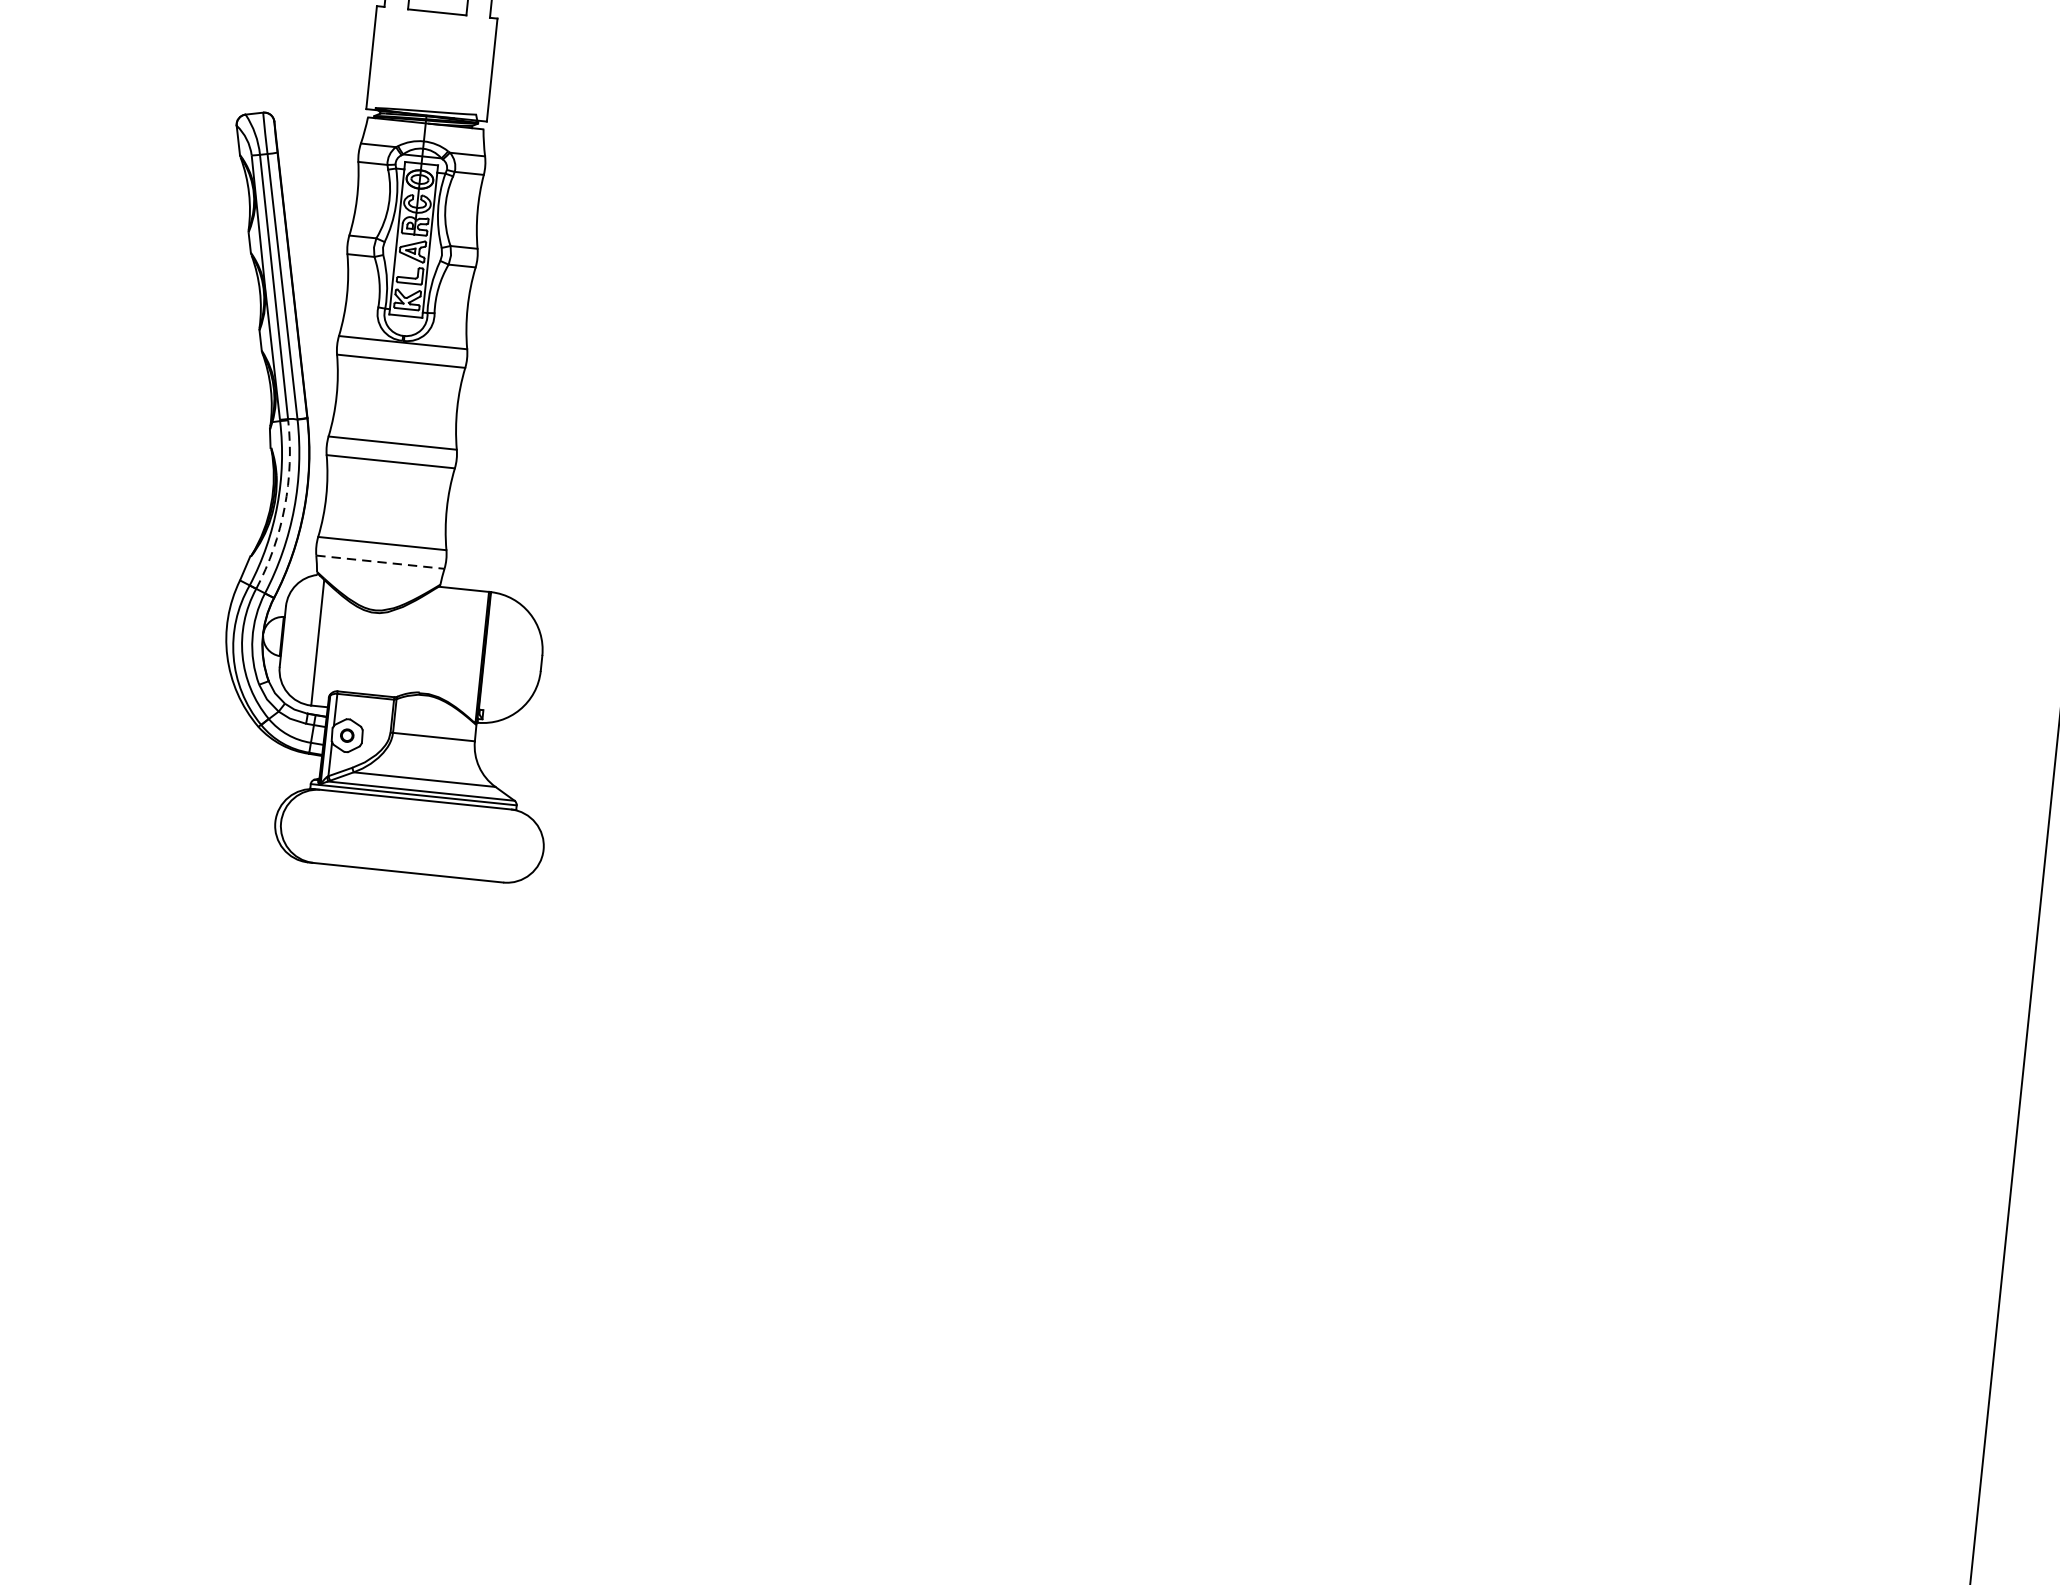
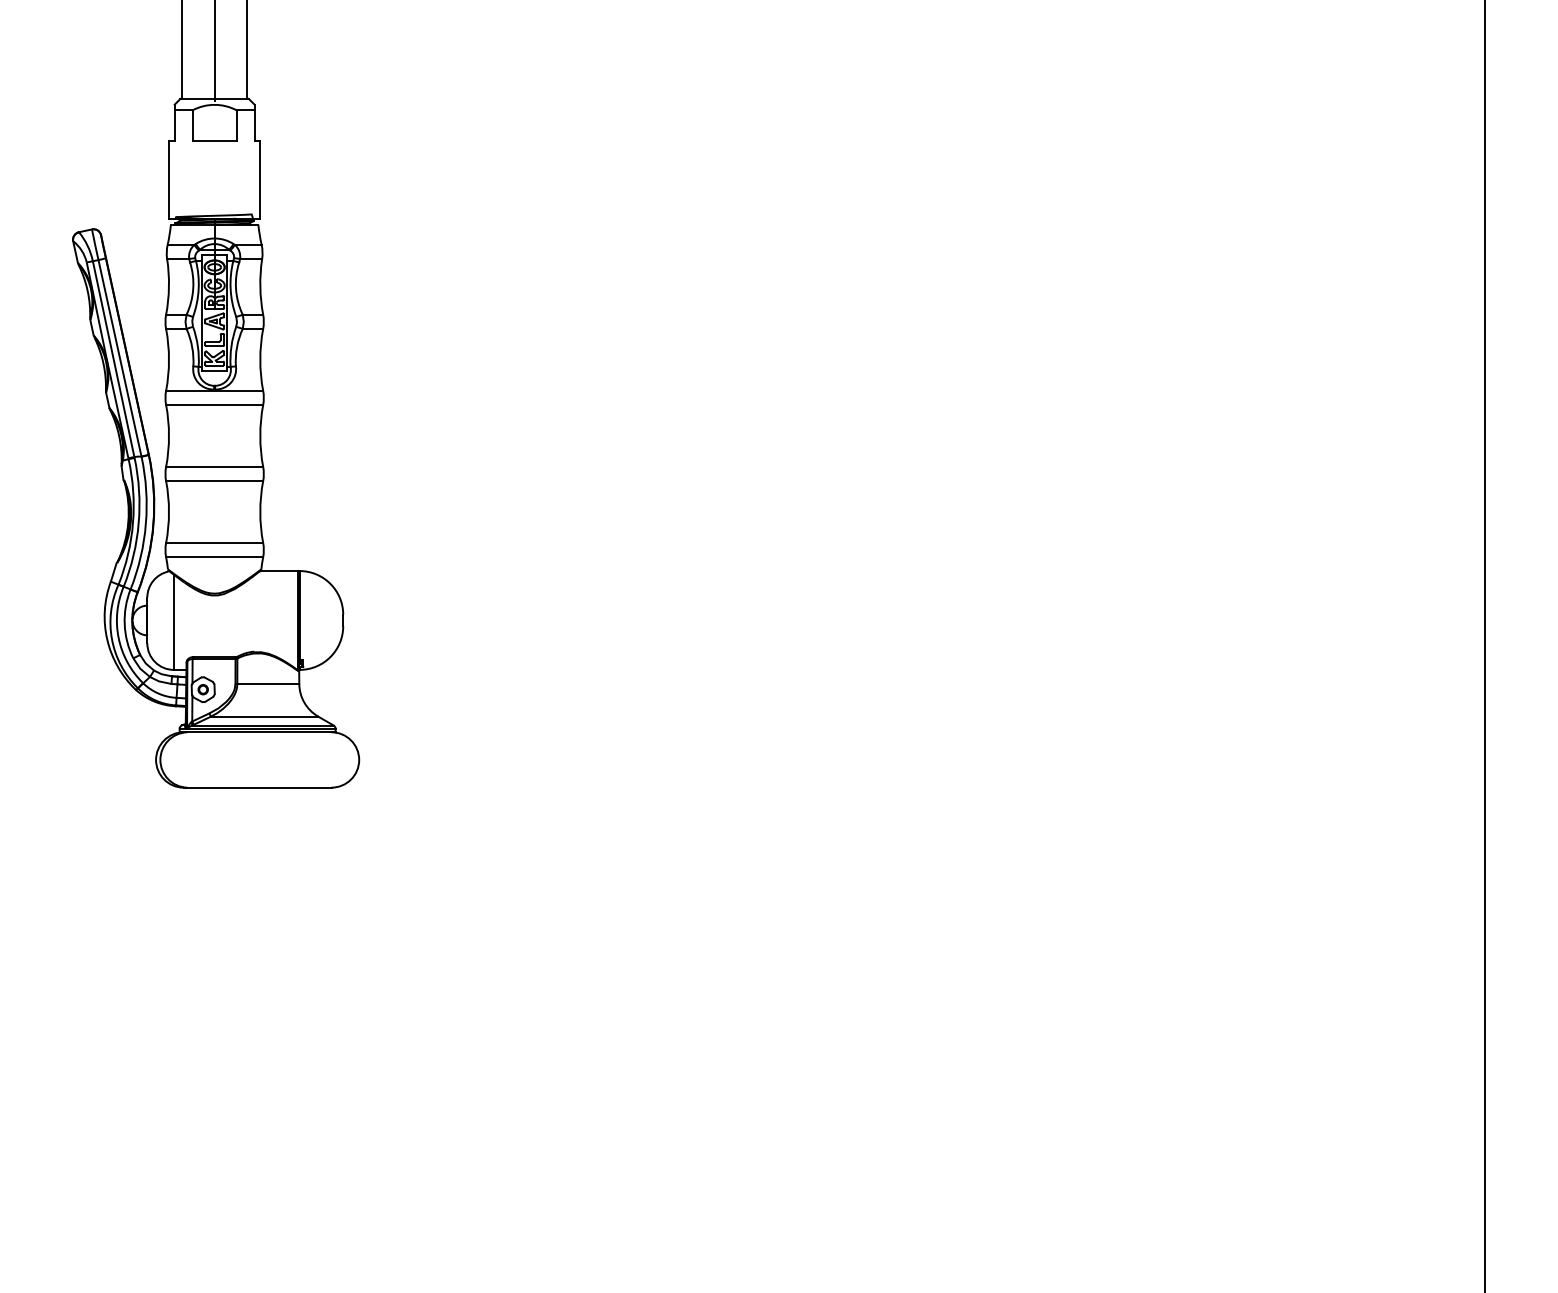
arc: (284, 507) -> (138, 523), dashed -> solid
line: (380, 562) -> (214, 557), dashed -> solid

